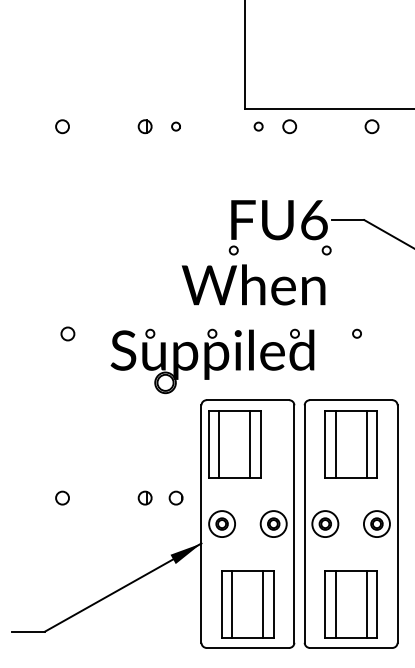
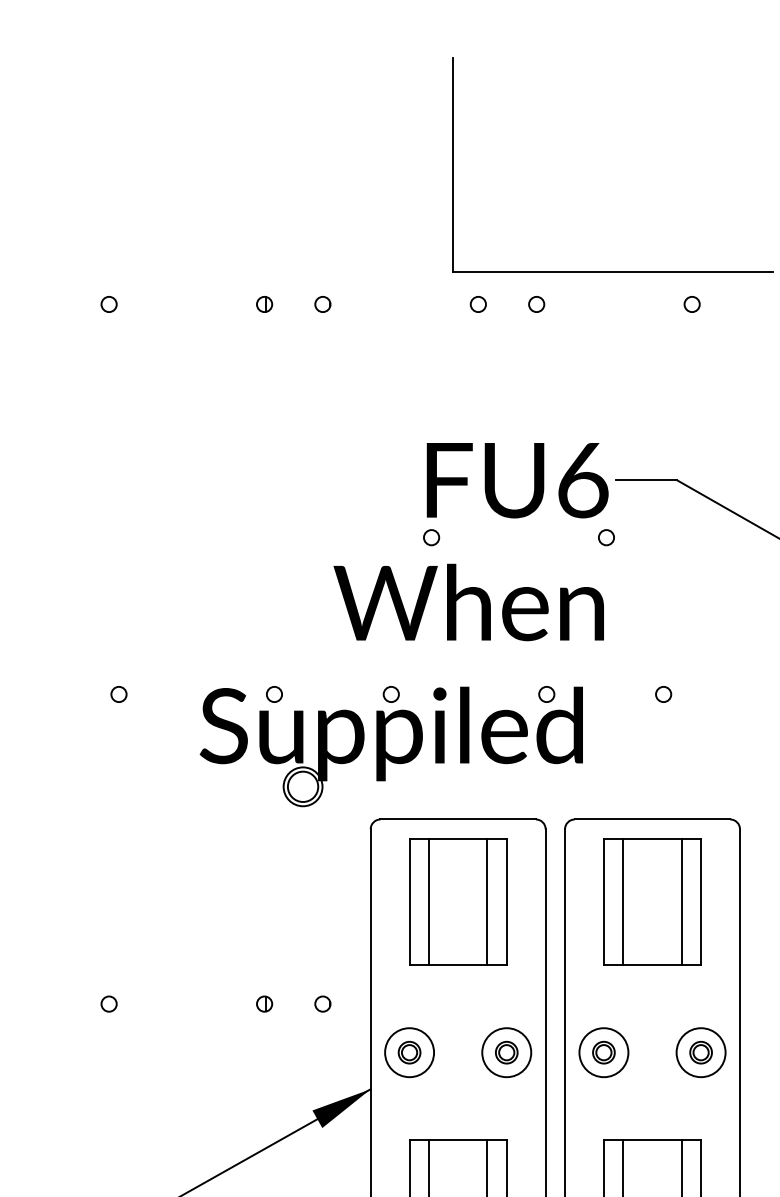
circle: (62, 126) -> (109, 304), size x0.62
part: (144, 126) -> (263, 304), size x0.62
circle: (289, 126) -> (536, 304), size x0.62
circle: (372, 126) -> (692, 304), size x0.62
circle: (67, 333) -> (118, 693), size x0.62
part: (234, 444) -> (457, 902), moved
circle: (62, 498) -> (109, 1004), size x0.62
part: (144, 498) -> (263, 1004), size x0.62
part: (175, 498) -> (321, 1004), size x0.62

